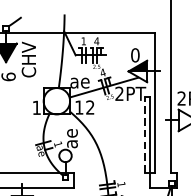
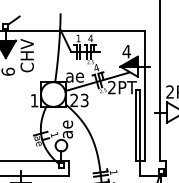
text: (135, 55) -> (126, 51), 0 -> 4
text: (84, 107) -> (79, 100), 12 -> 23
line: (144, 134) -> (135, 125), dashed -> solid

